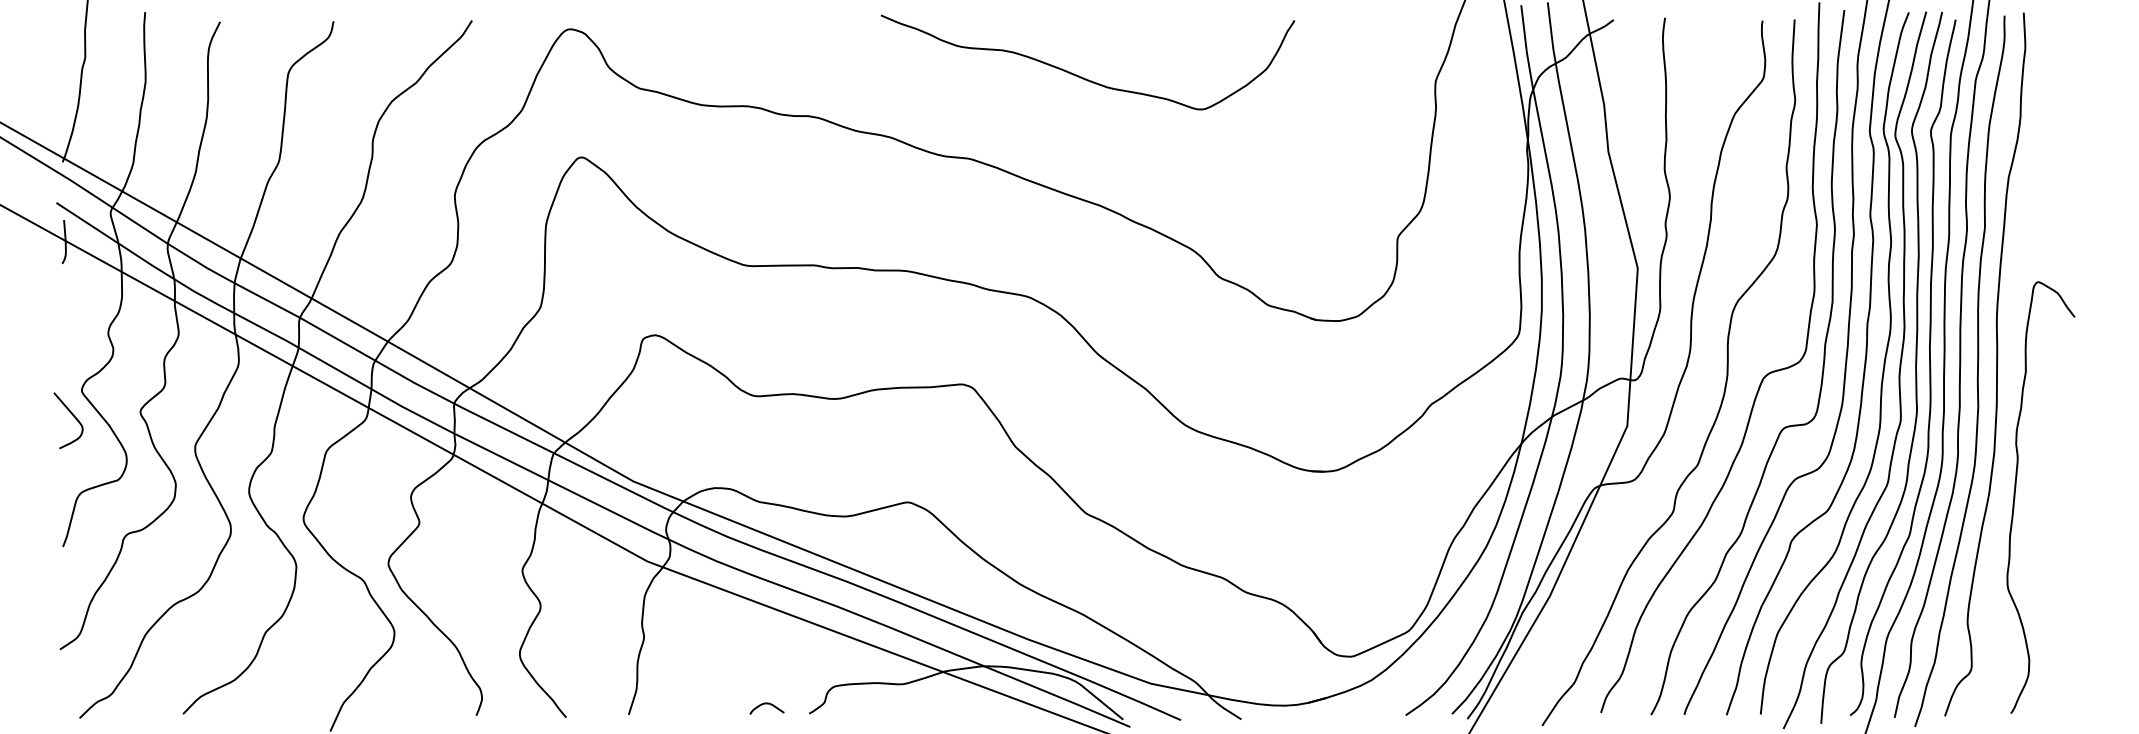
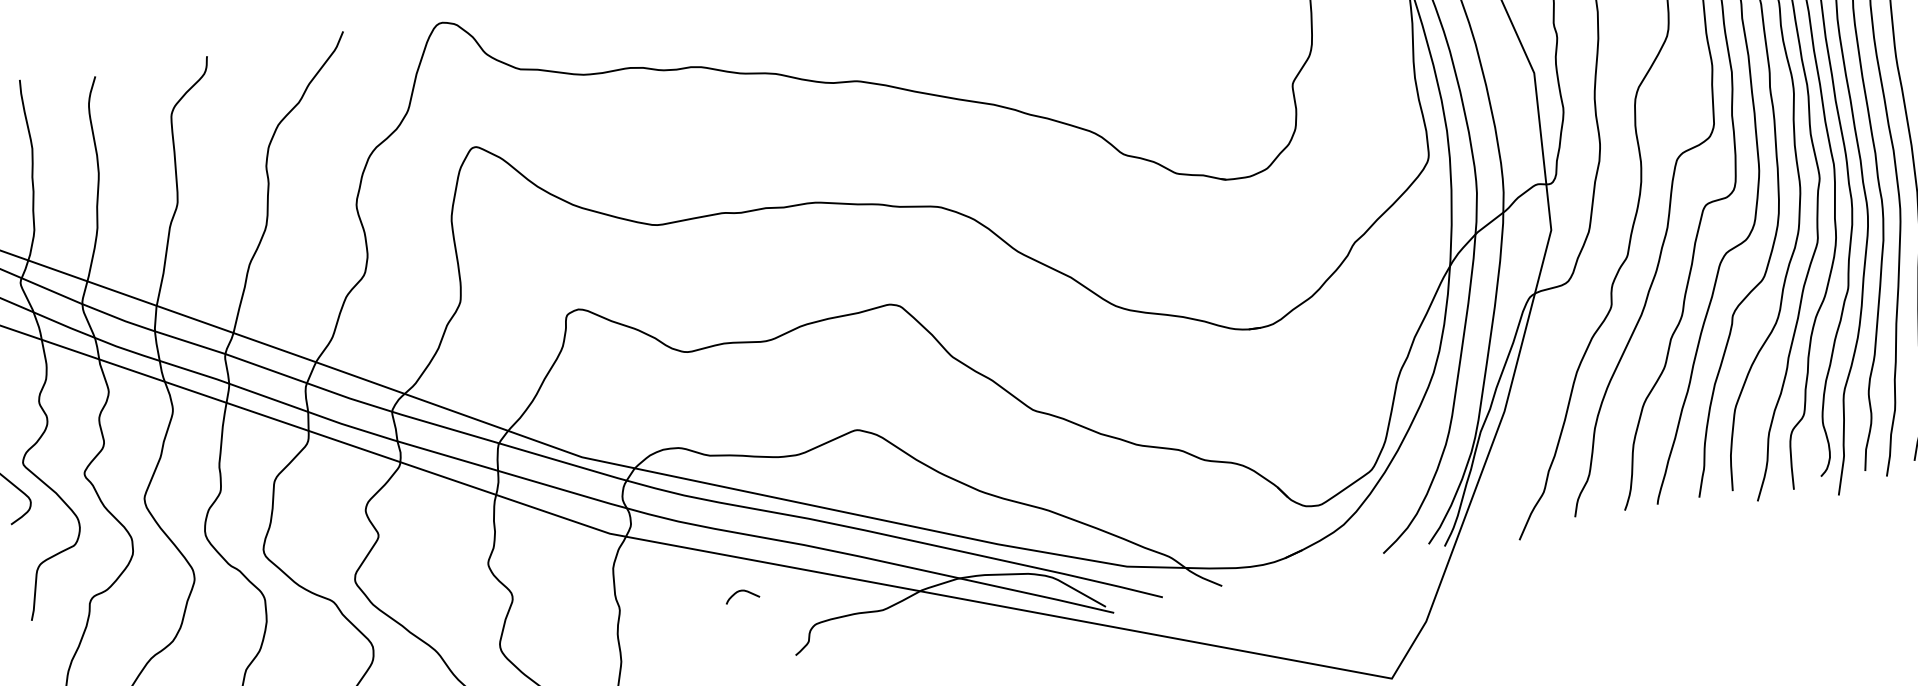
curve: (766, 704) -> (740, 591), moved

